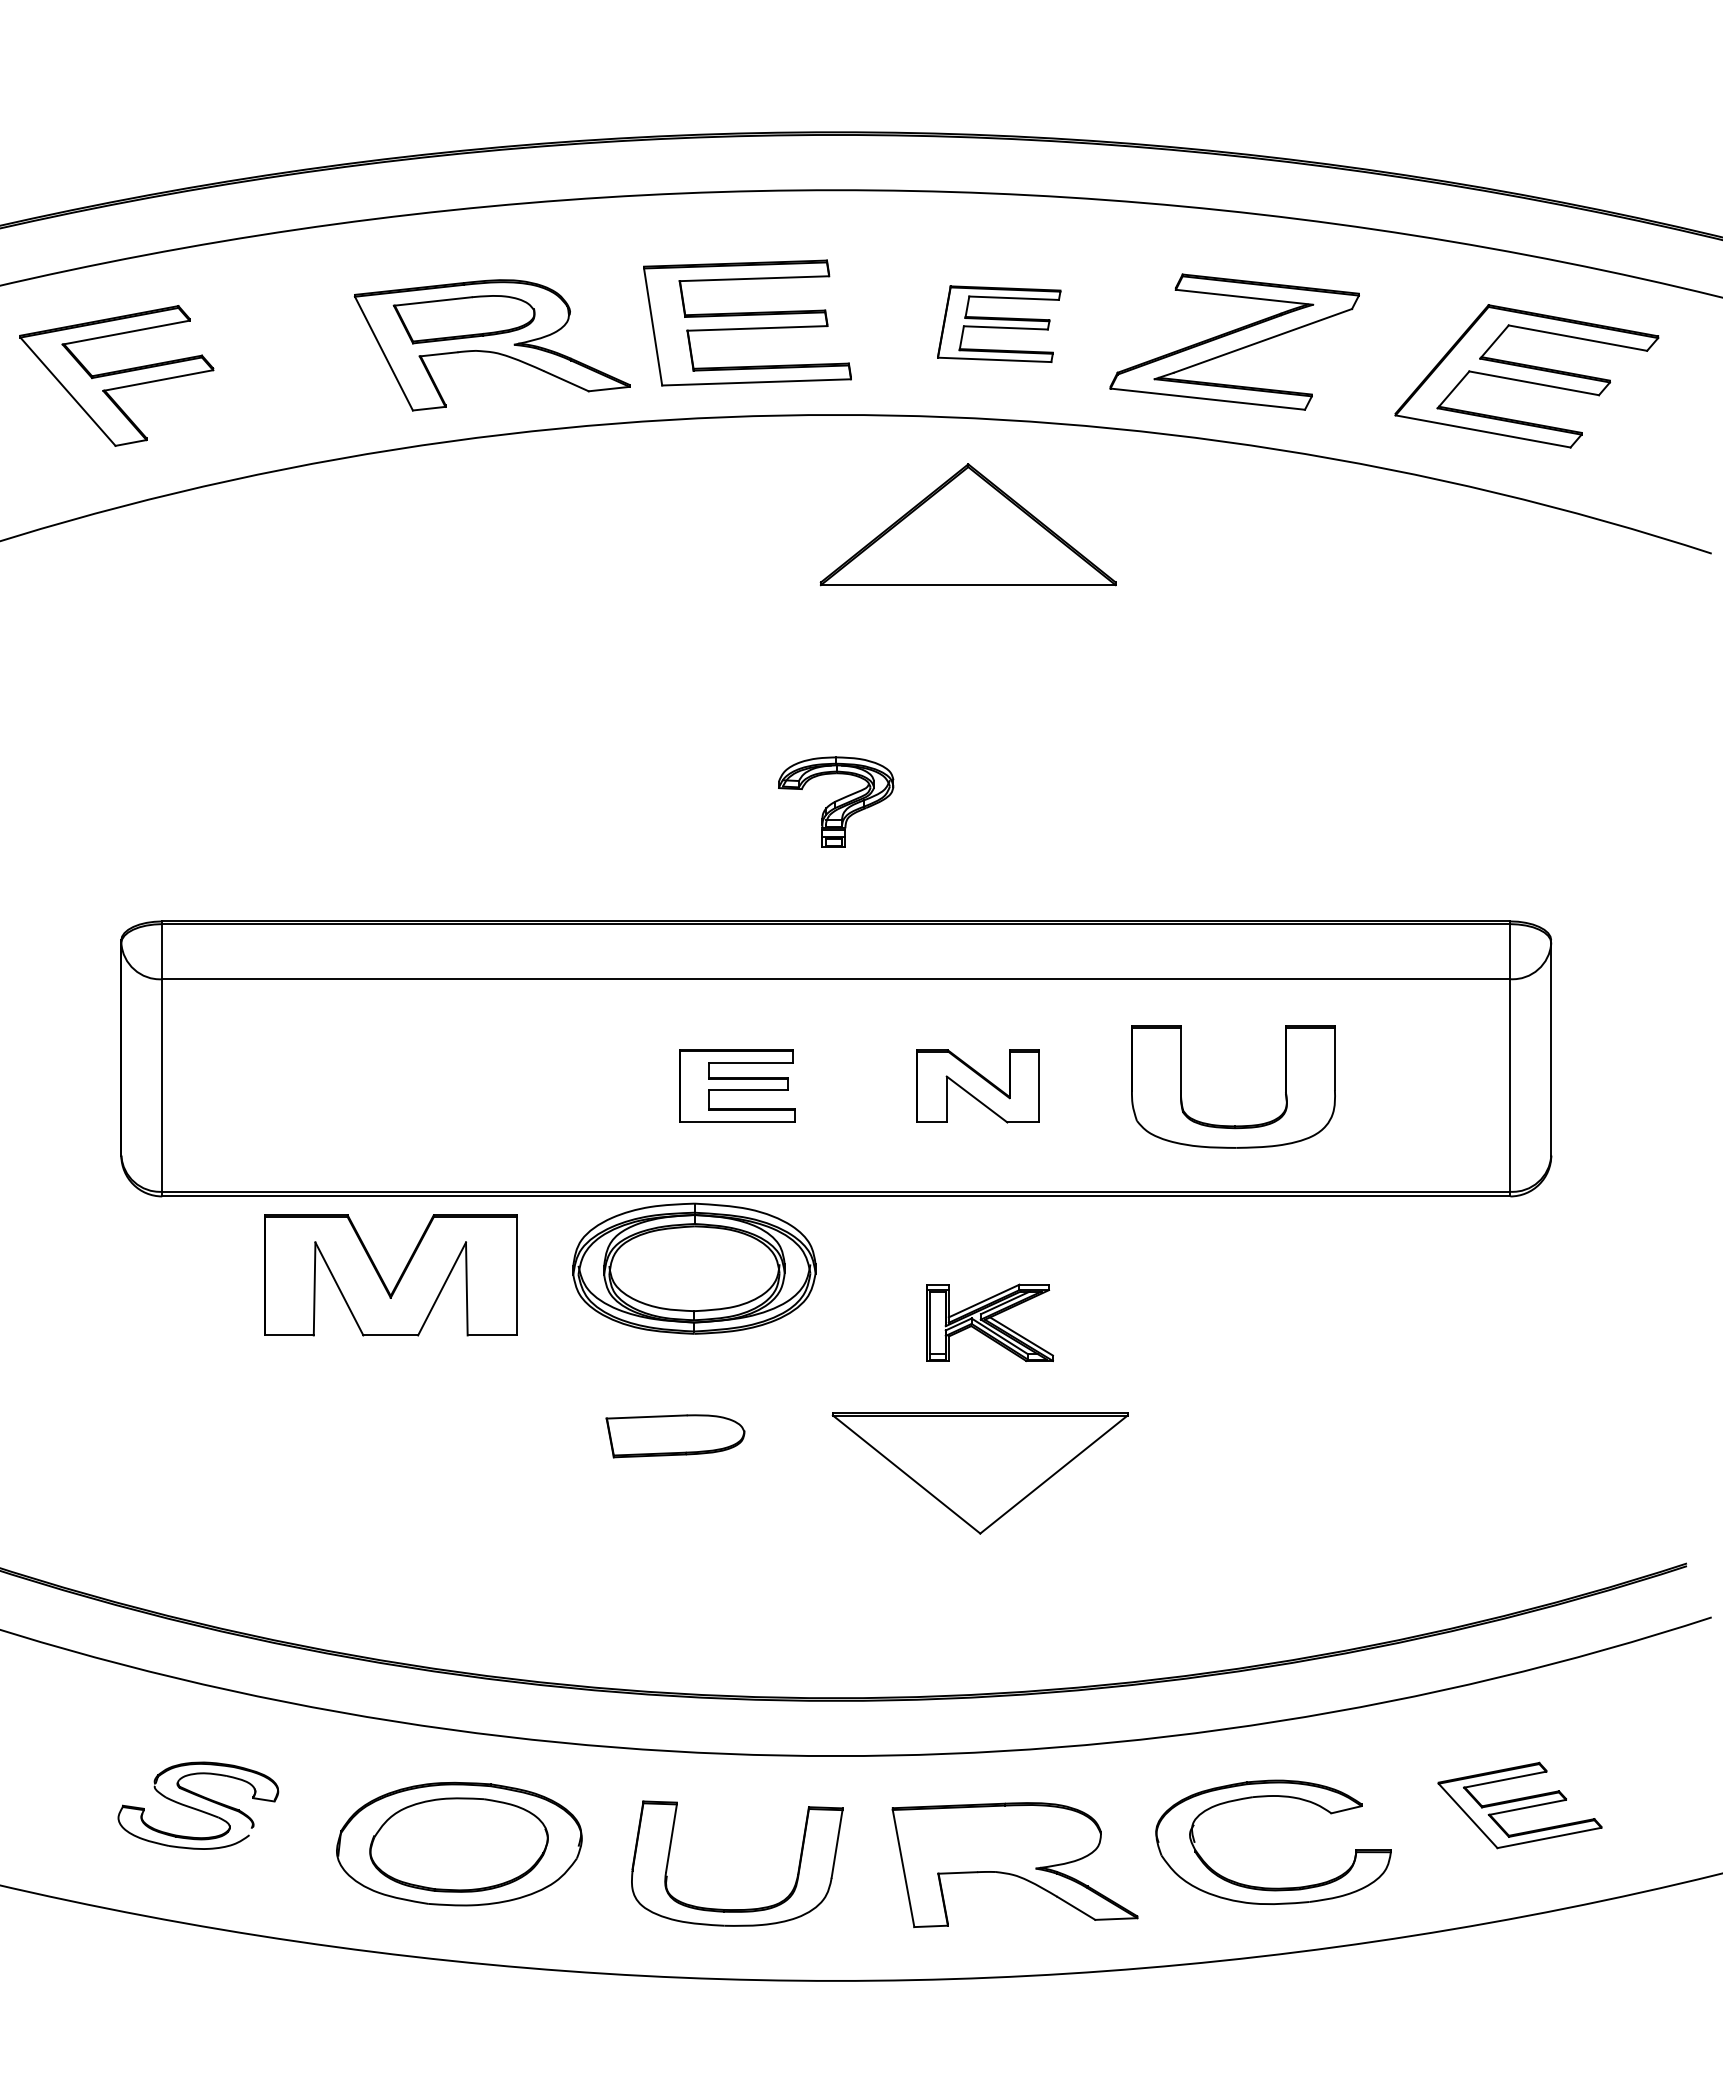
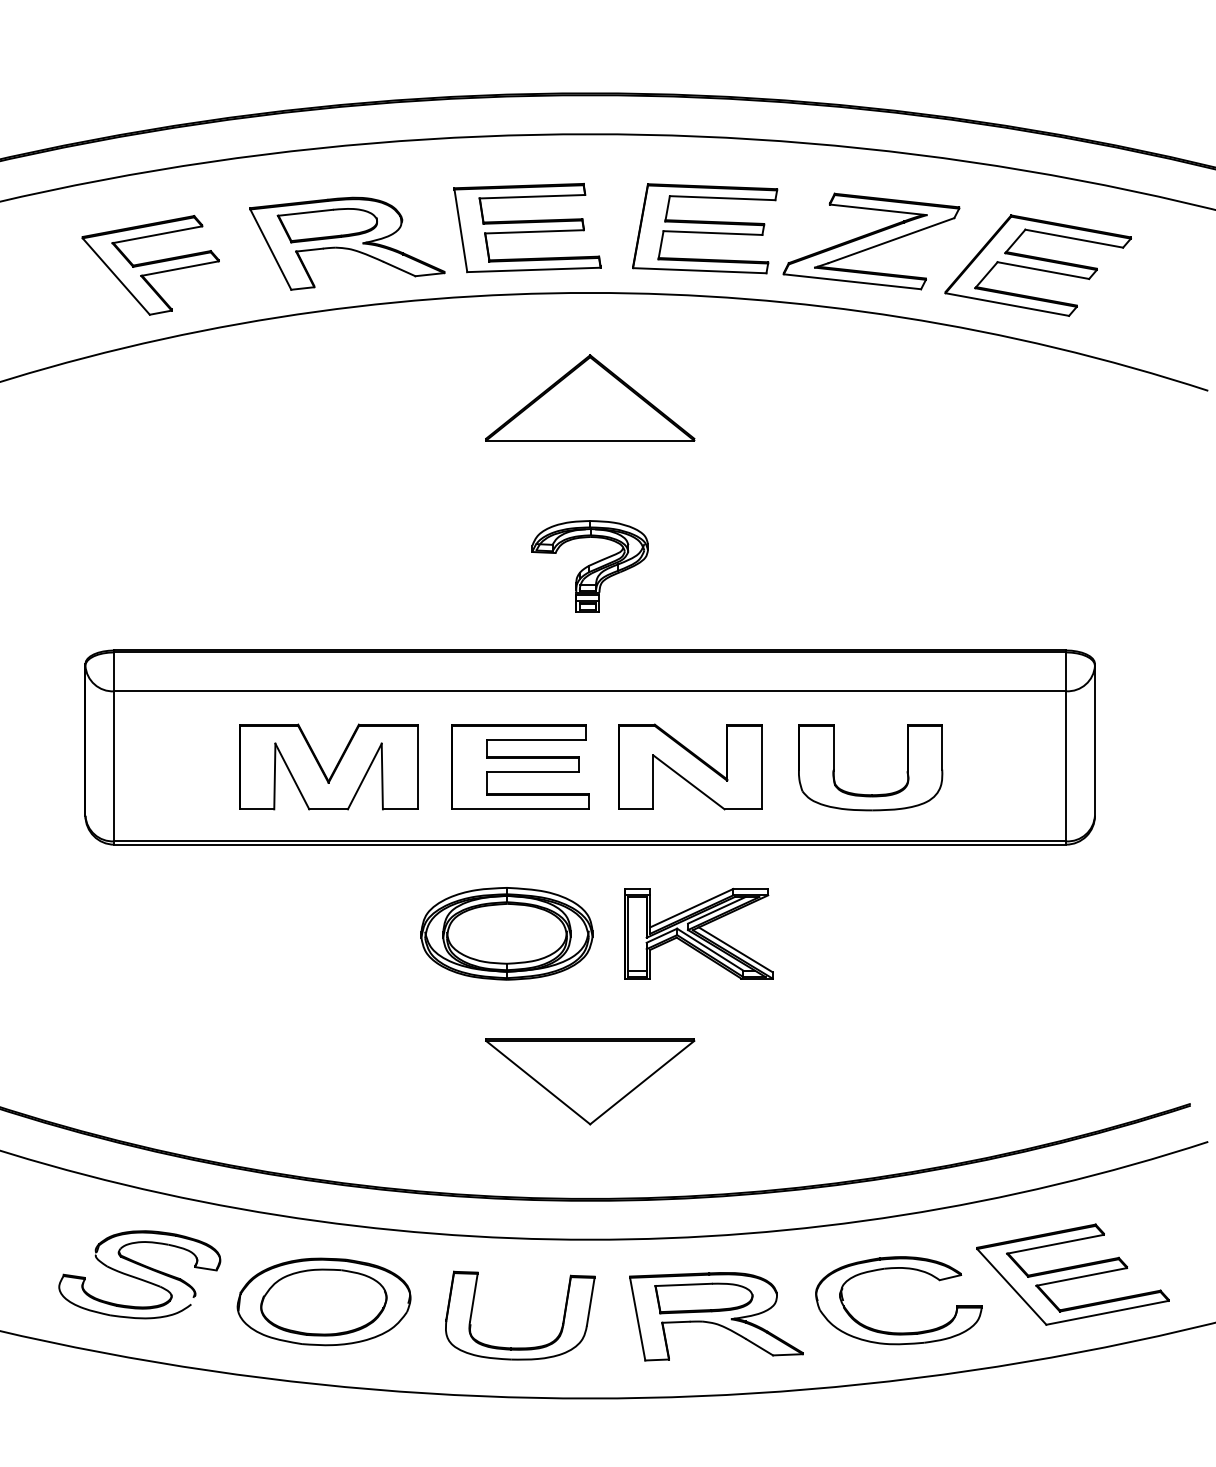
part: (999, 324) -> (705, 229), size x1.67
part: (116, 375) -> (150, 265), moved
part: (1526, 376) -> (1037, 265), moved
part: (967, 524) -> (589, 397), moved
part: (835, 802) -> (589, 566), size x1.43
part: (737, 1085) -> (520, 766), size x1.67
part: (978, 1086) -> (690, 767), size x1.67
part: (694, 1268) -> (507, 933), moved
part: (384, 1281) -> (324, 771), moved
part: (989, 1322) -> (698, 933), size x1.67
part: (675, 1436) -> (704, 1298), moved
part: (979, 1473) -> (589, 1081), moved
part: (198, 1805) -> (139, 1274), size x1.43
part: (1519, 1805) -> (1072, 1274), size x1.67

